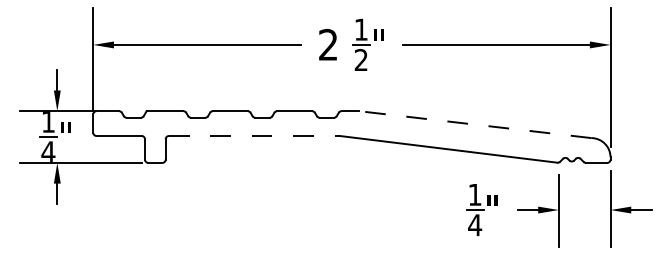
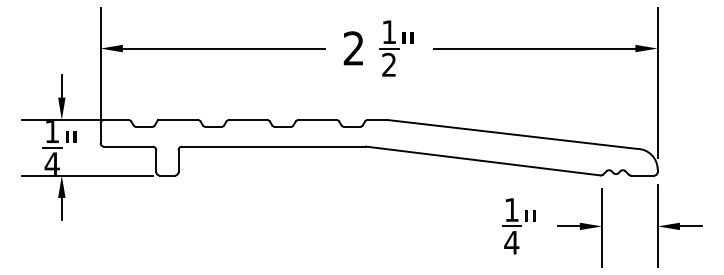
line: (474, 124) -> (511, 134), dashed -> solid
line: (254, 135) -> (274, 146), dashed -> solid

